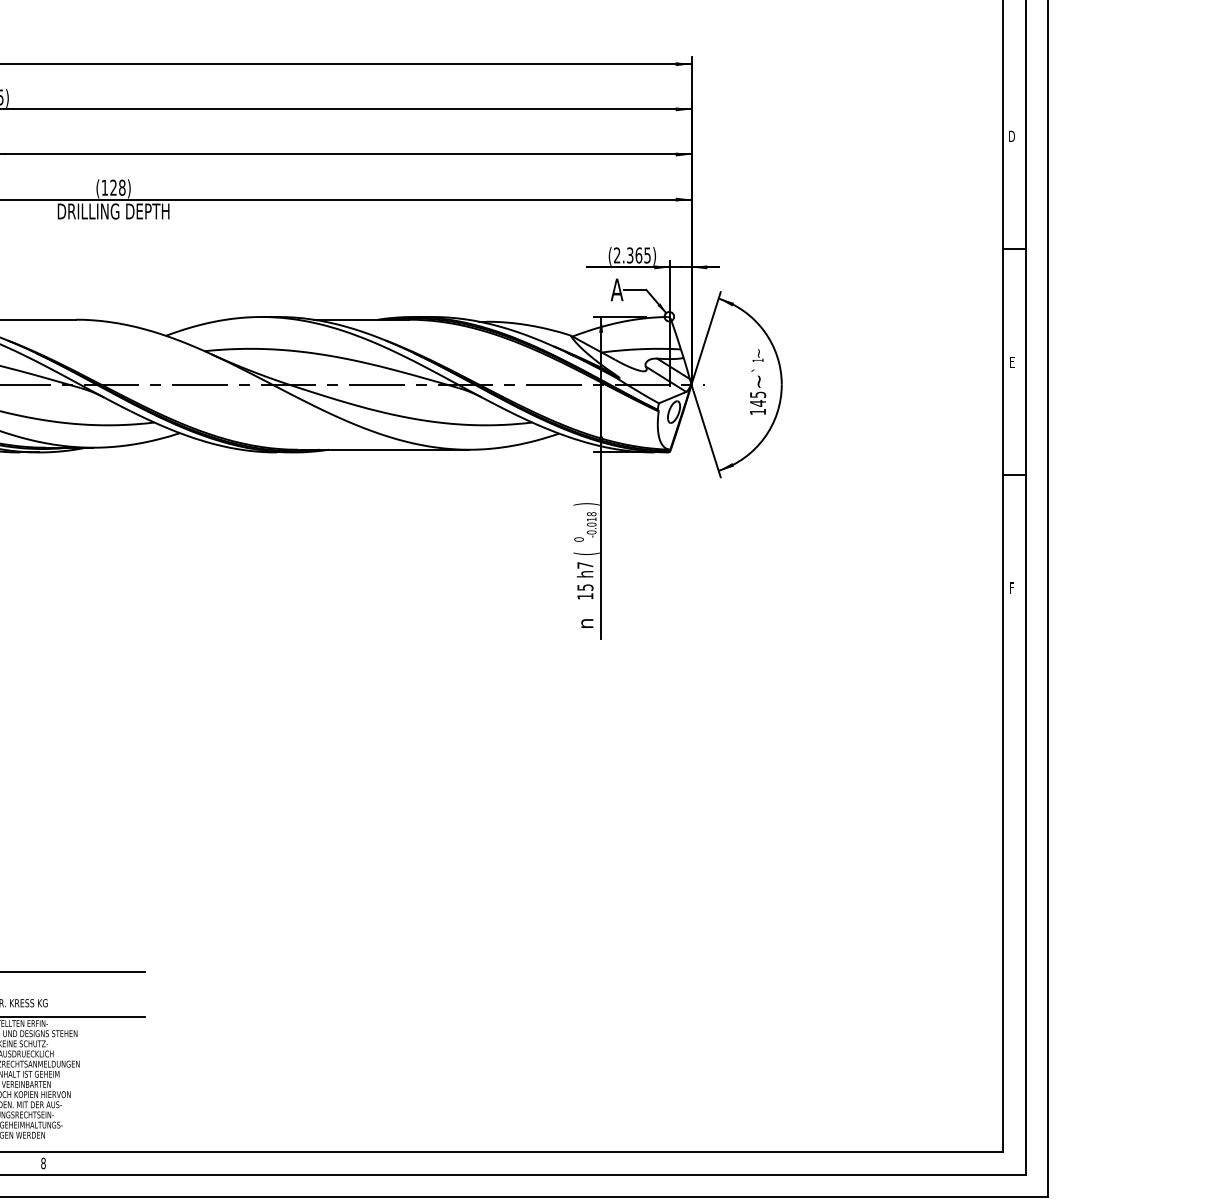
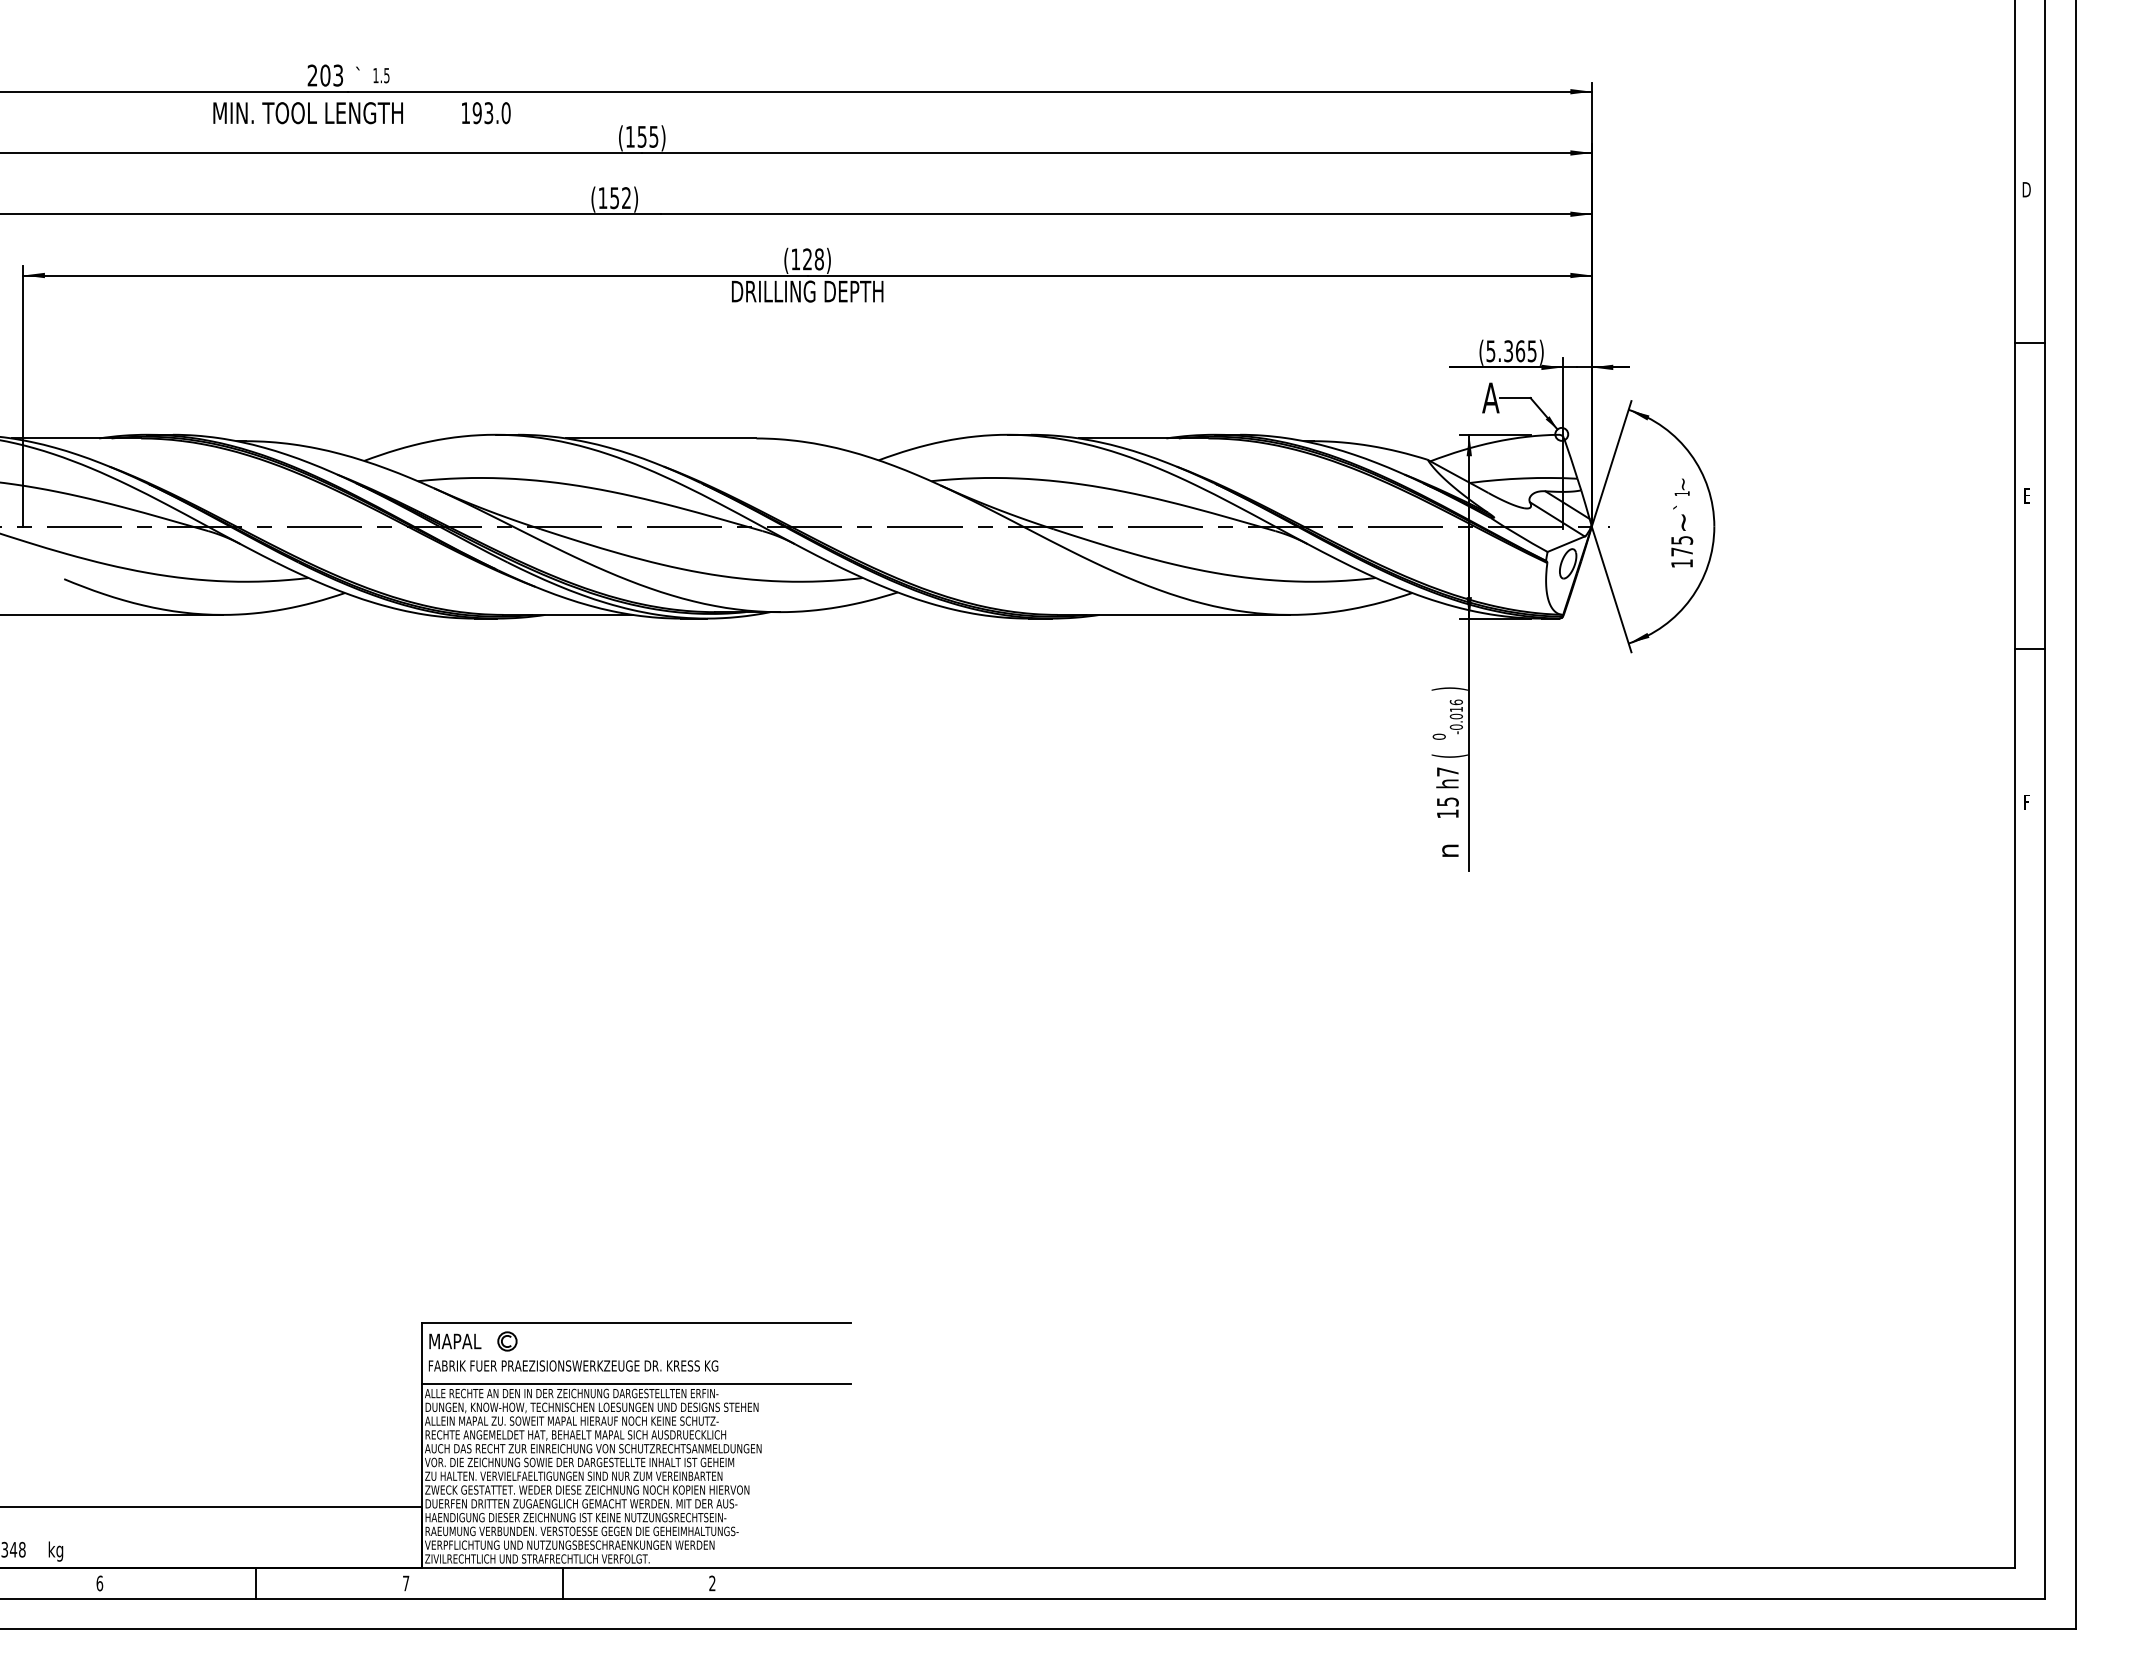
text: (616, 255) -> (1490, 351), (2.365) -> (5.365)
text: (757, 403) -> (1681, 551), 145 -> 175
text: (591, 514) -> (1455, 702), -0.018 -> -0.016
text: (43, 1163) -> (712, 1583), 8 -> 2

